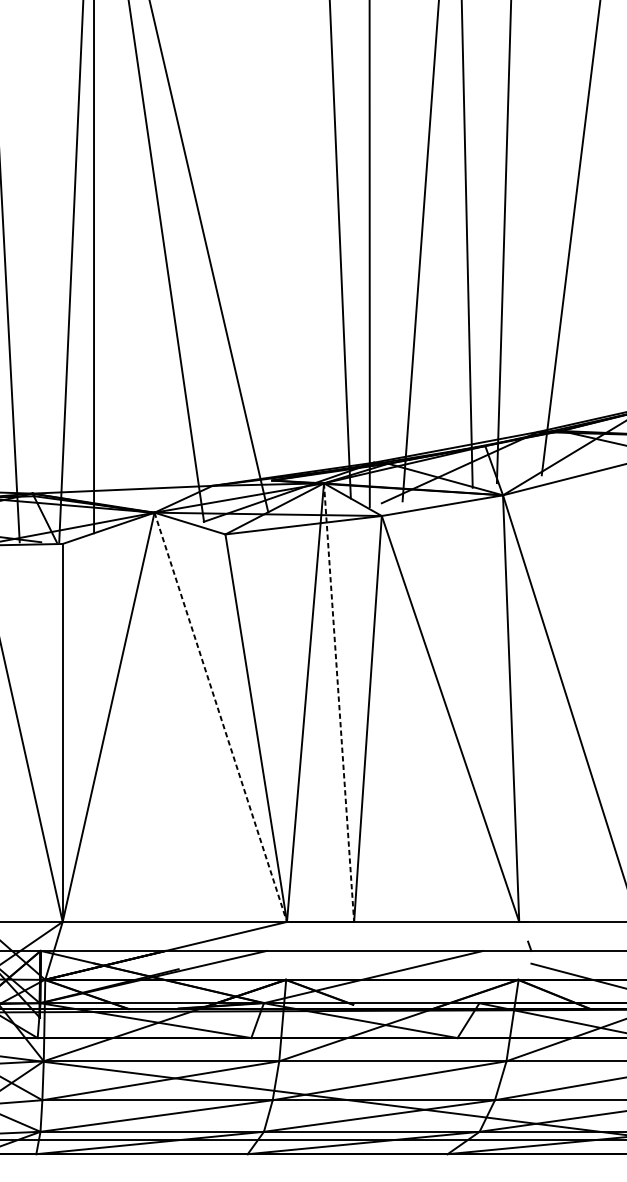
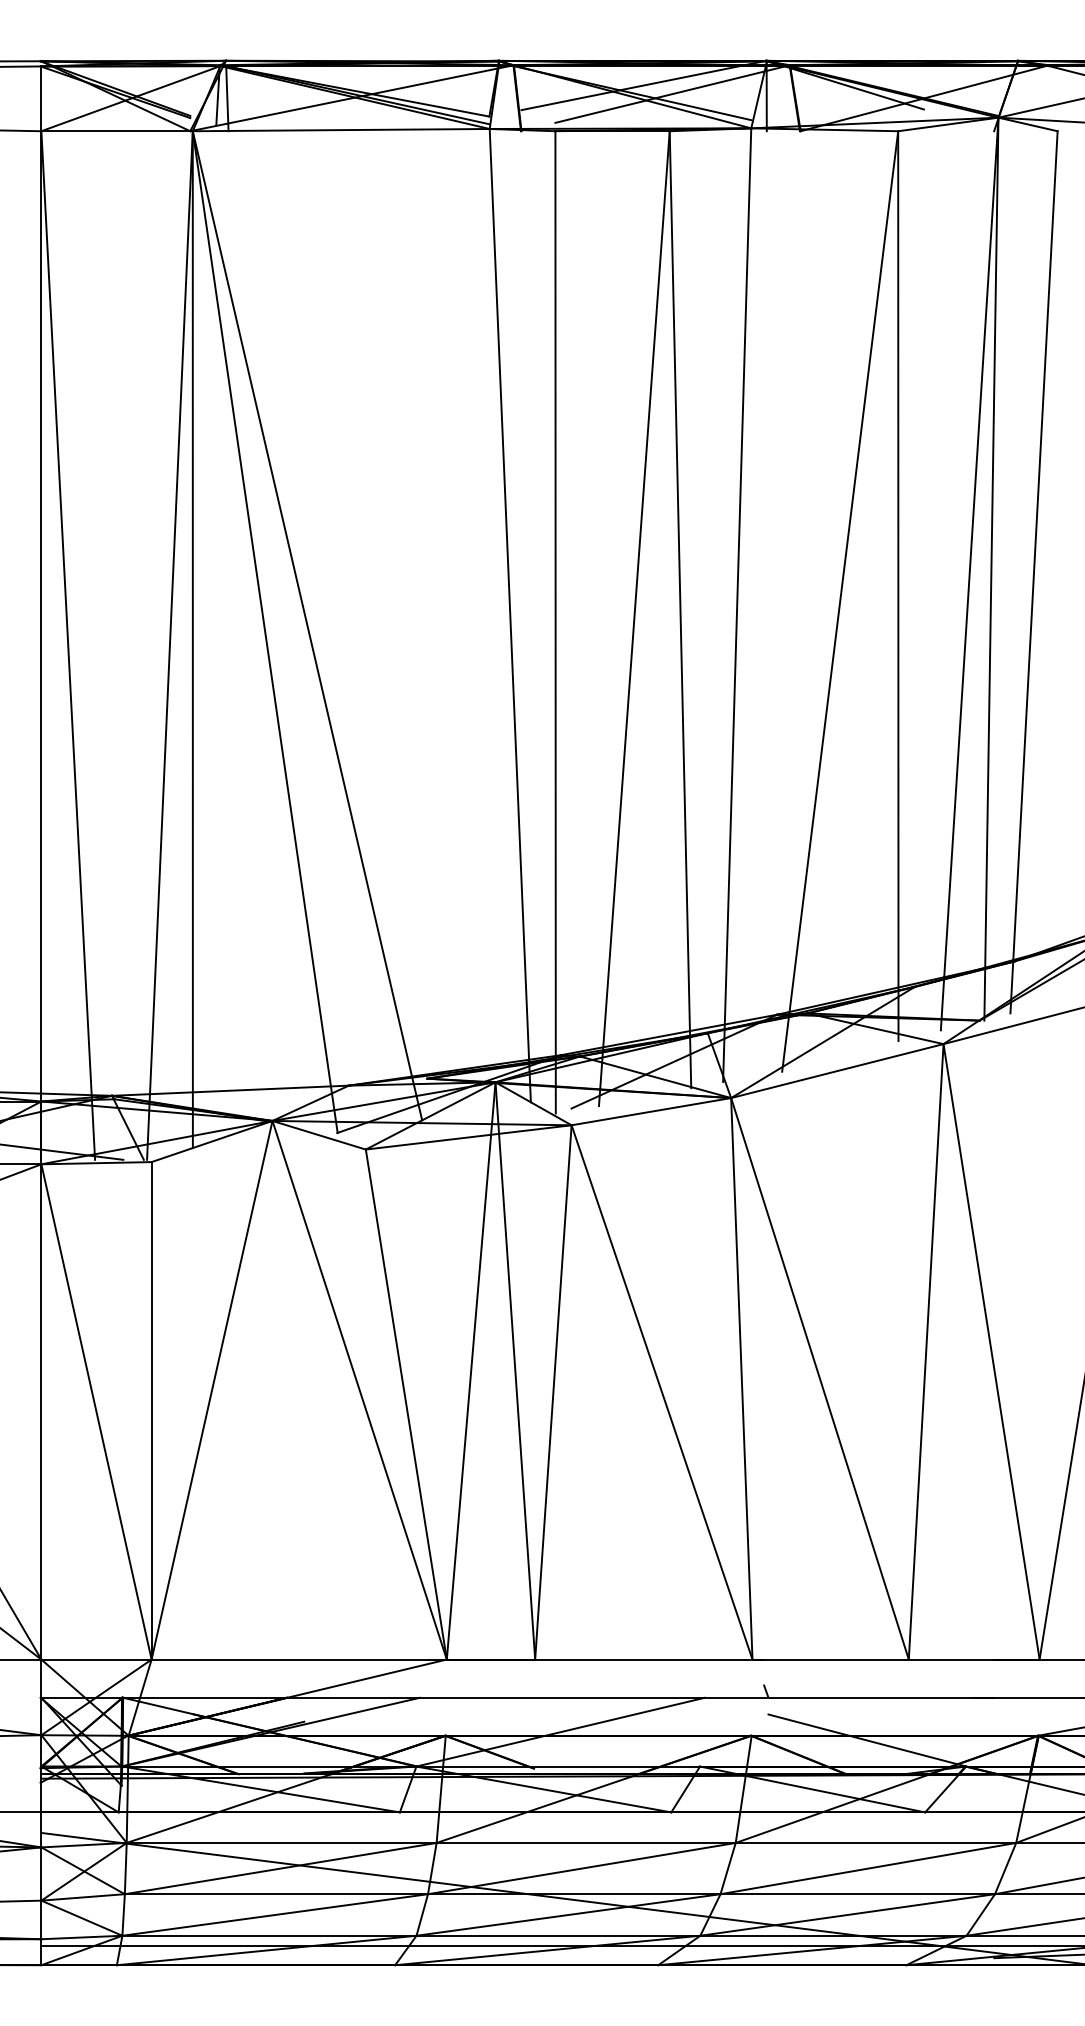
line: (339, 703) -> (515, 1371), dashed -> solid
line: (220, 717) -> (359, 1390), dashed -> solid

